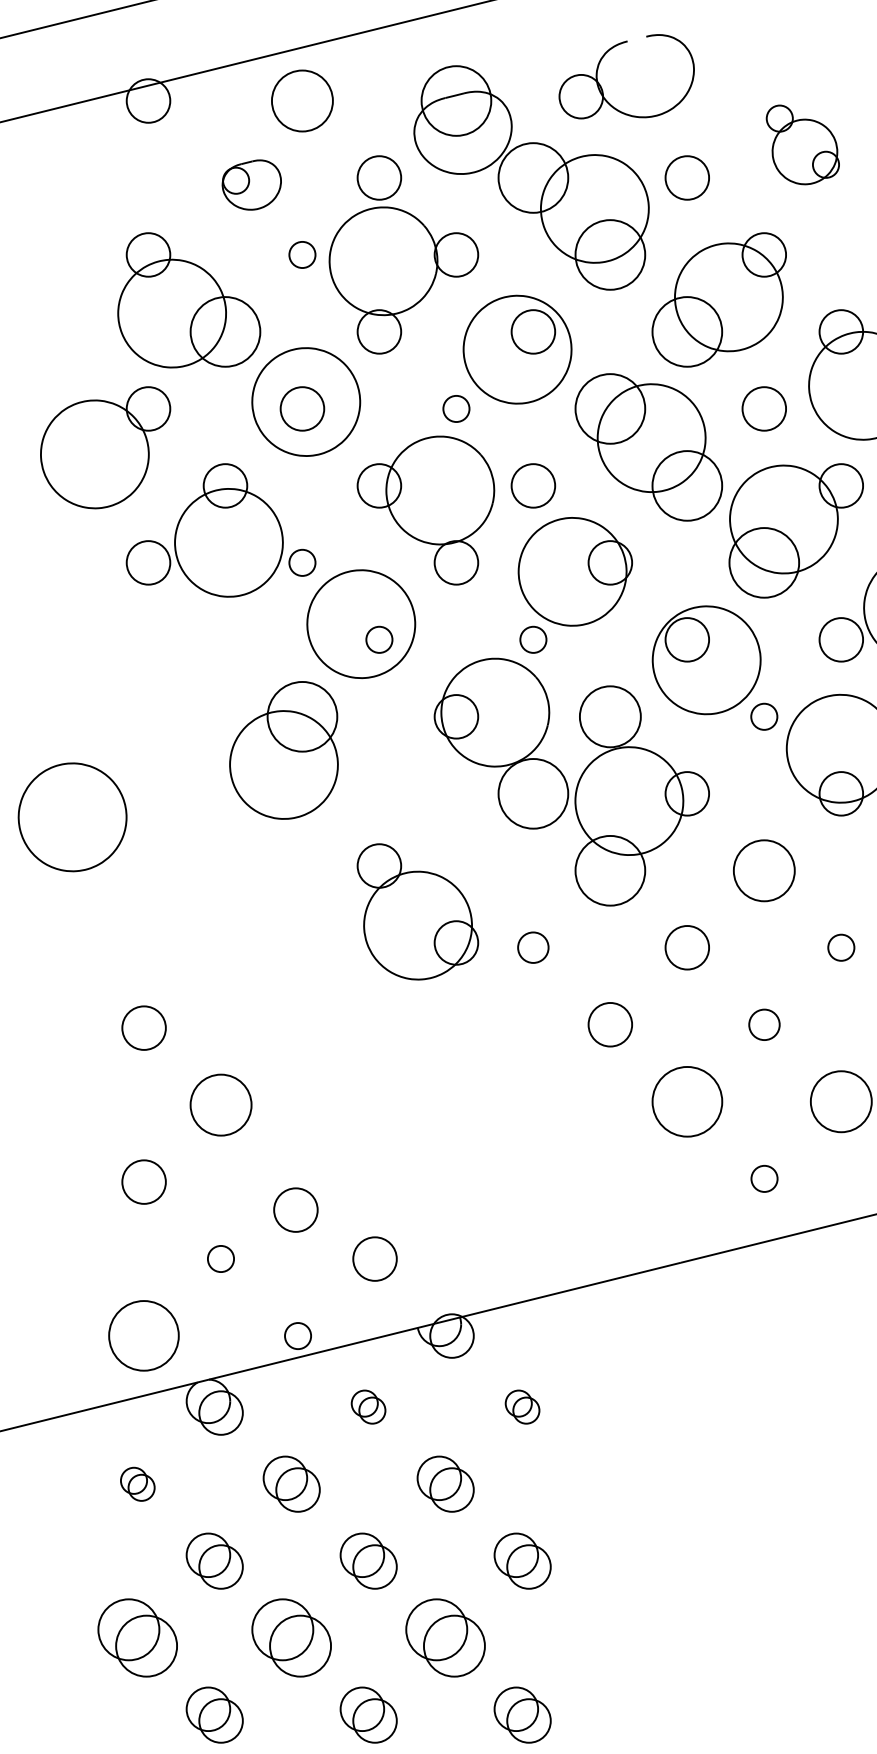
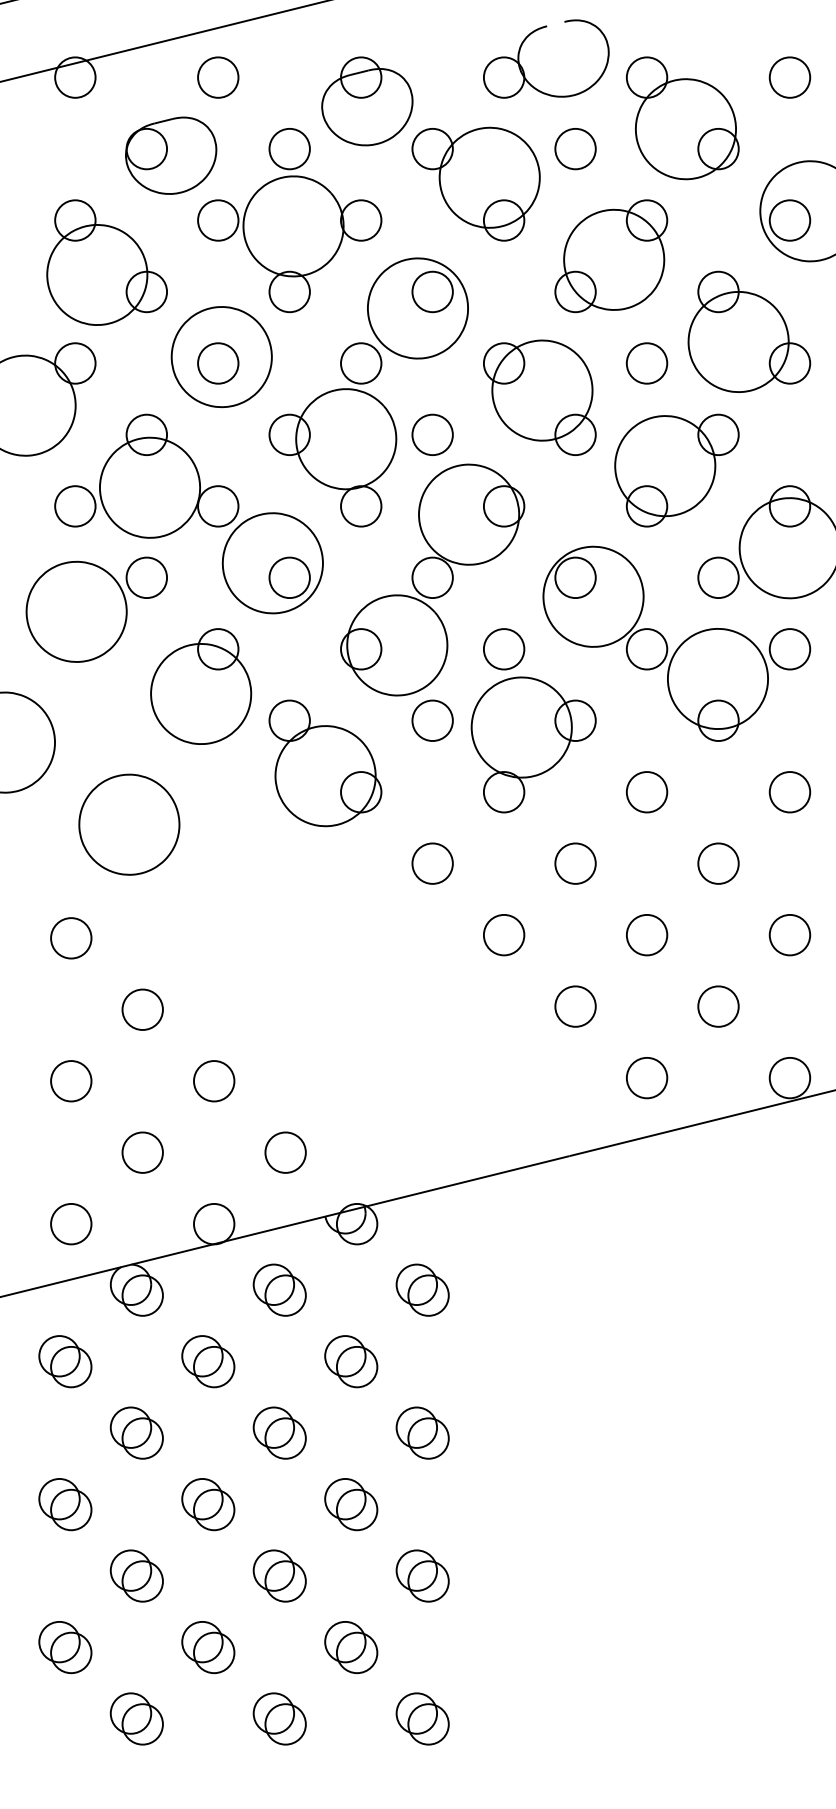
part: (602, 86) -> (523, 68), moved
circle: (302, 100) -> (218, 77), size x0.71
circle: (456, 100) -> (361, 77), size x0.62
part: (802, 145) -> (682, 118), size x1.67
circle: (533, 177) -> (432, 148), size x0.62
part: (252, 184) -> (171, 155), size x1.67
circle: (302, 254) -> (218, 220), size x1.67
circle: (609, 254) -> (503, 220), size x0.62
circle: (225, 331) -> (146, 291), size x0.62
circle: (687, 331) -> (575, 291), size x0.62
circle: (456, 408) -> (361, 363), size x1.67
circle: (609, 408) -> (503, 363), size x0.62
circle: (687, 485) -> (575, 434), size x0.62
circle: (302, 563) -> (218, 506), size x1.67
circle: (763, 563) -> (646, 506), size x0.62
circle: (379, 639) -> (289, 577), size x1.67
circle: (533, 639) -> (432, 577), size x1.67
part: (171, 673) -> (96, 609), added
circle: (302, 717) -> (218, 649), size x0.62
circle: (609, 717) -> (503, 649), size x0.71
circle: (763, 717) -> (646, 649), size x1.67
circle: (533, 793) -> (432, 720), size x0.62
circle: (609, 871) -> (503, 792), size x0.62
circle: (763, 871) -> (646, 792), size x0.71
part: (206, 905) -> (129, 824), added
part: (417, 912) -> (325, 763), moved
circle: (533, 947) -> (432, 863), size x1.43
circle: (841, 947) -> (718, 863), size x1.67
circle: (764, 1025) -> (647, 935), size x1.43
circle: (687, 1101) -> (575, 1006), size x0.62
circle: (841, 1101) -> (718, 1006), size x0.71
circle: (220, 1104) -> (142, 1009), size x0.71
circle: (764, 1179) -> (647, 1078), size x1.67
circle: (296, 1210) -> (214, 1081), moved
circle: (220, 1258) -> (142, 1152), size x1.67
circle: (298, 1335) -> (214, 1223), size x1.67
circle: (144, 1336) -> (71, 1224), size x0.62
part: (368, 1406) -> (279, 1289), size x1.67
part: (522, 1406) -> (422, 1289), size x1.67
part: (137, 1484) -> (65, 1361), size x1.67
part: (137, 1638) -> (65, 1504), size x0.71
part: (291, 1638) -> (208, 1504), size x0.71
part: (445, 1638) -> (351, 1504), size x0.71

